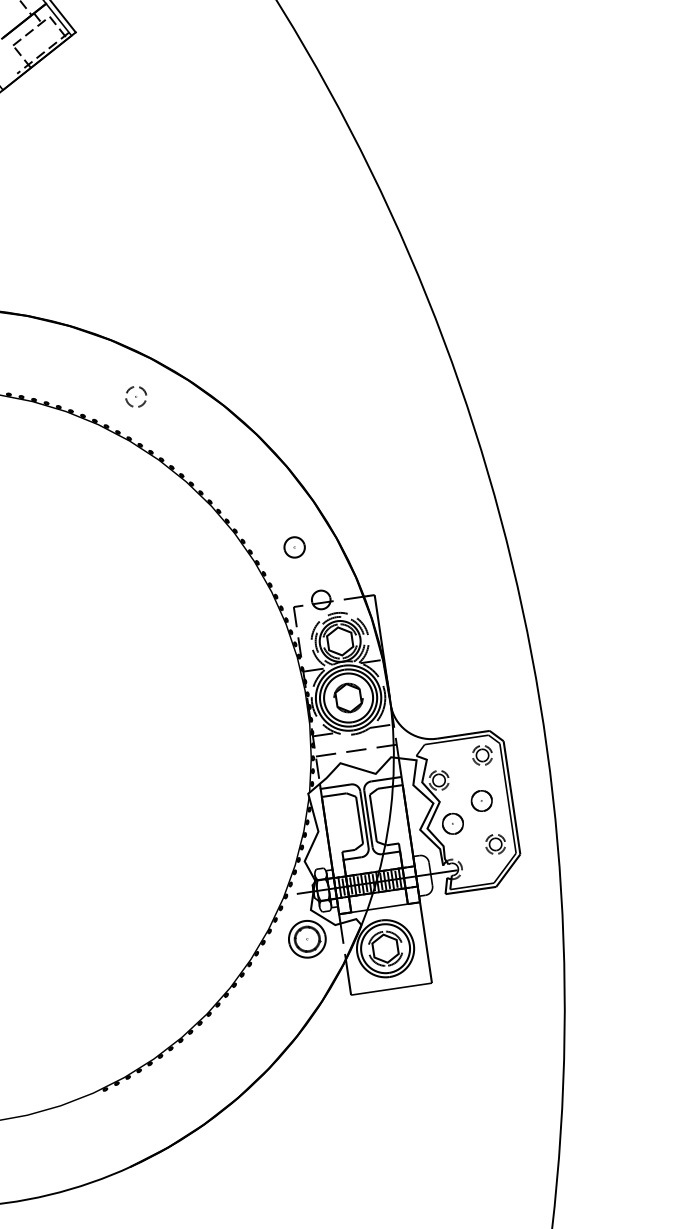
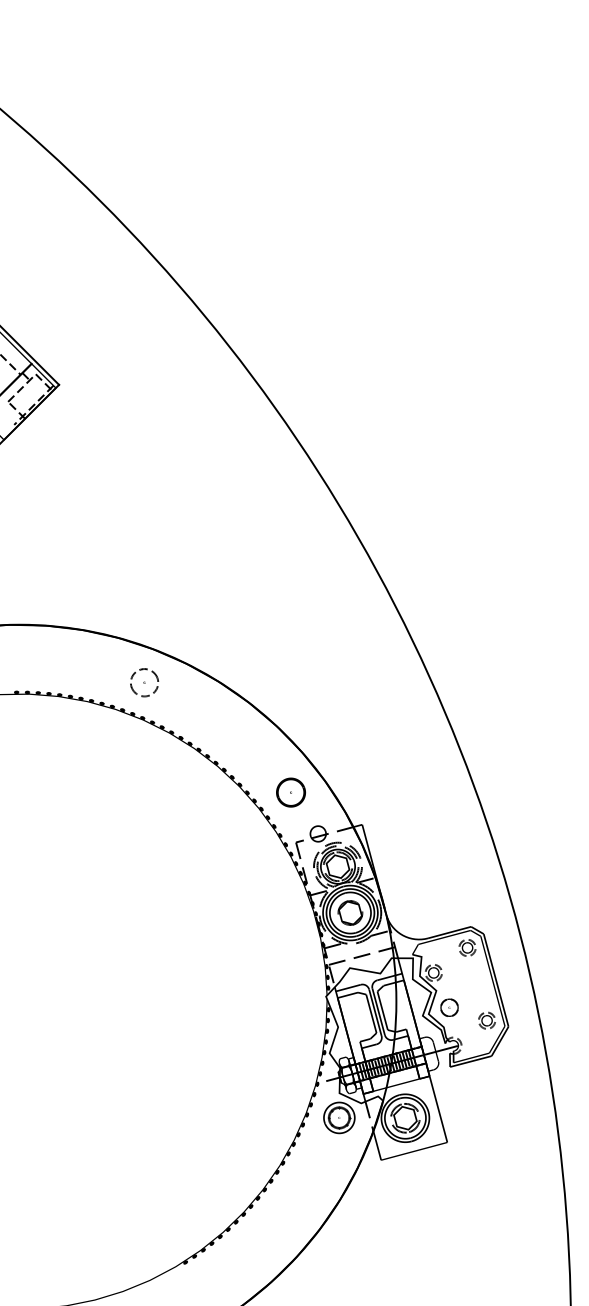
part: (136, 396) -> (144, 682), size x1.6
part: (294, 547) -> (290, 792), size x1.6
part: (482, 800) -> (471, 985), removed

